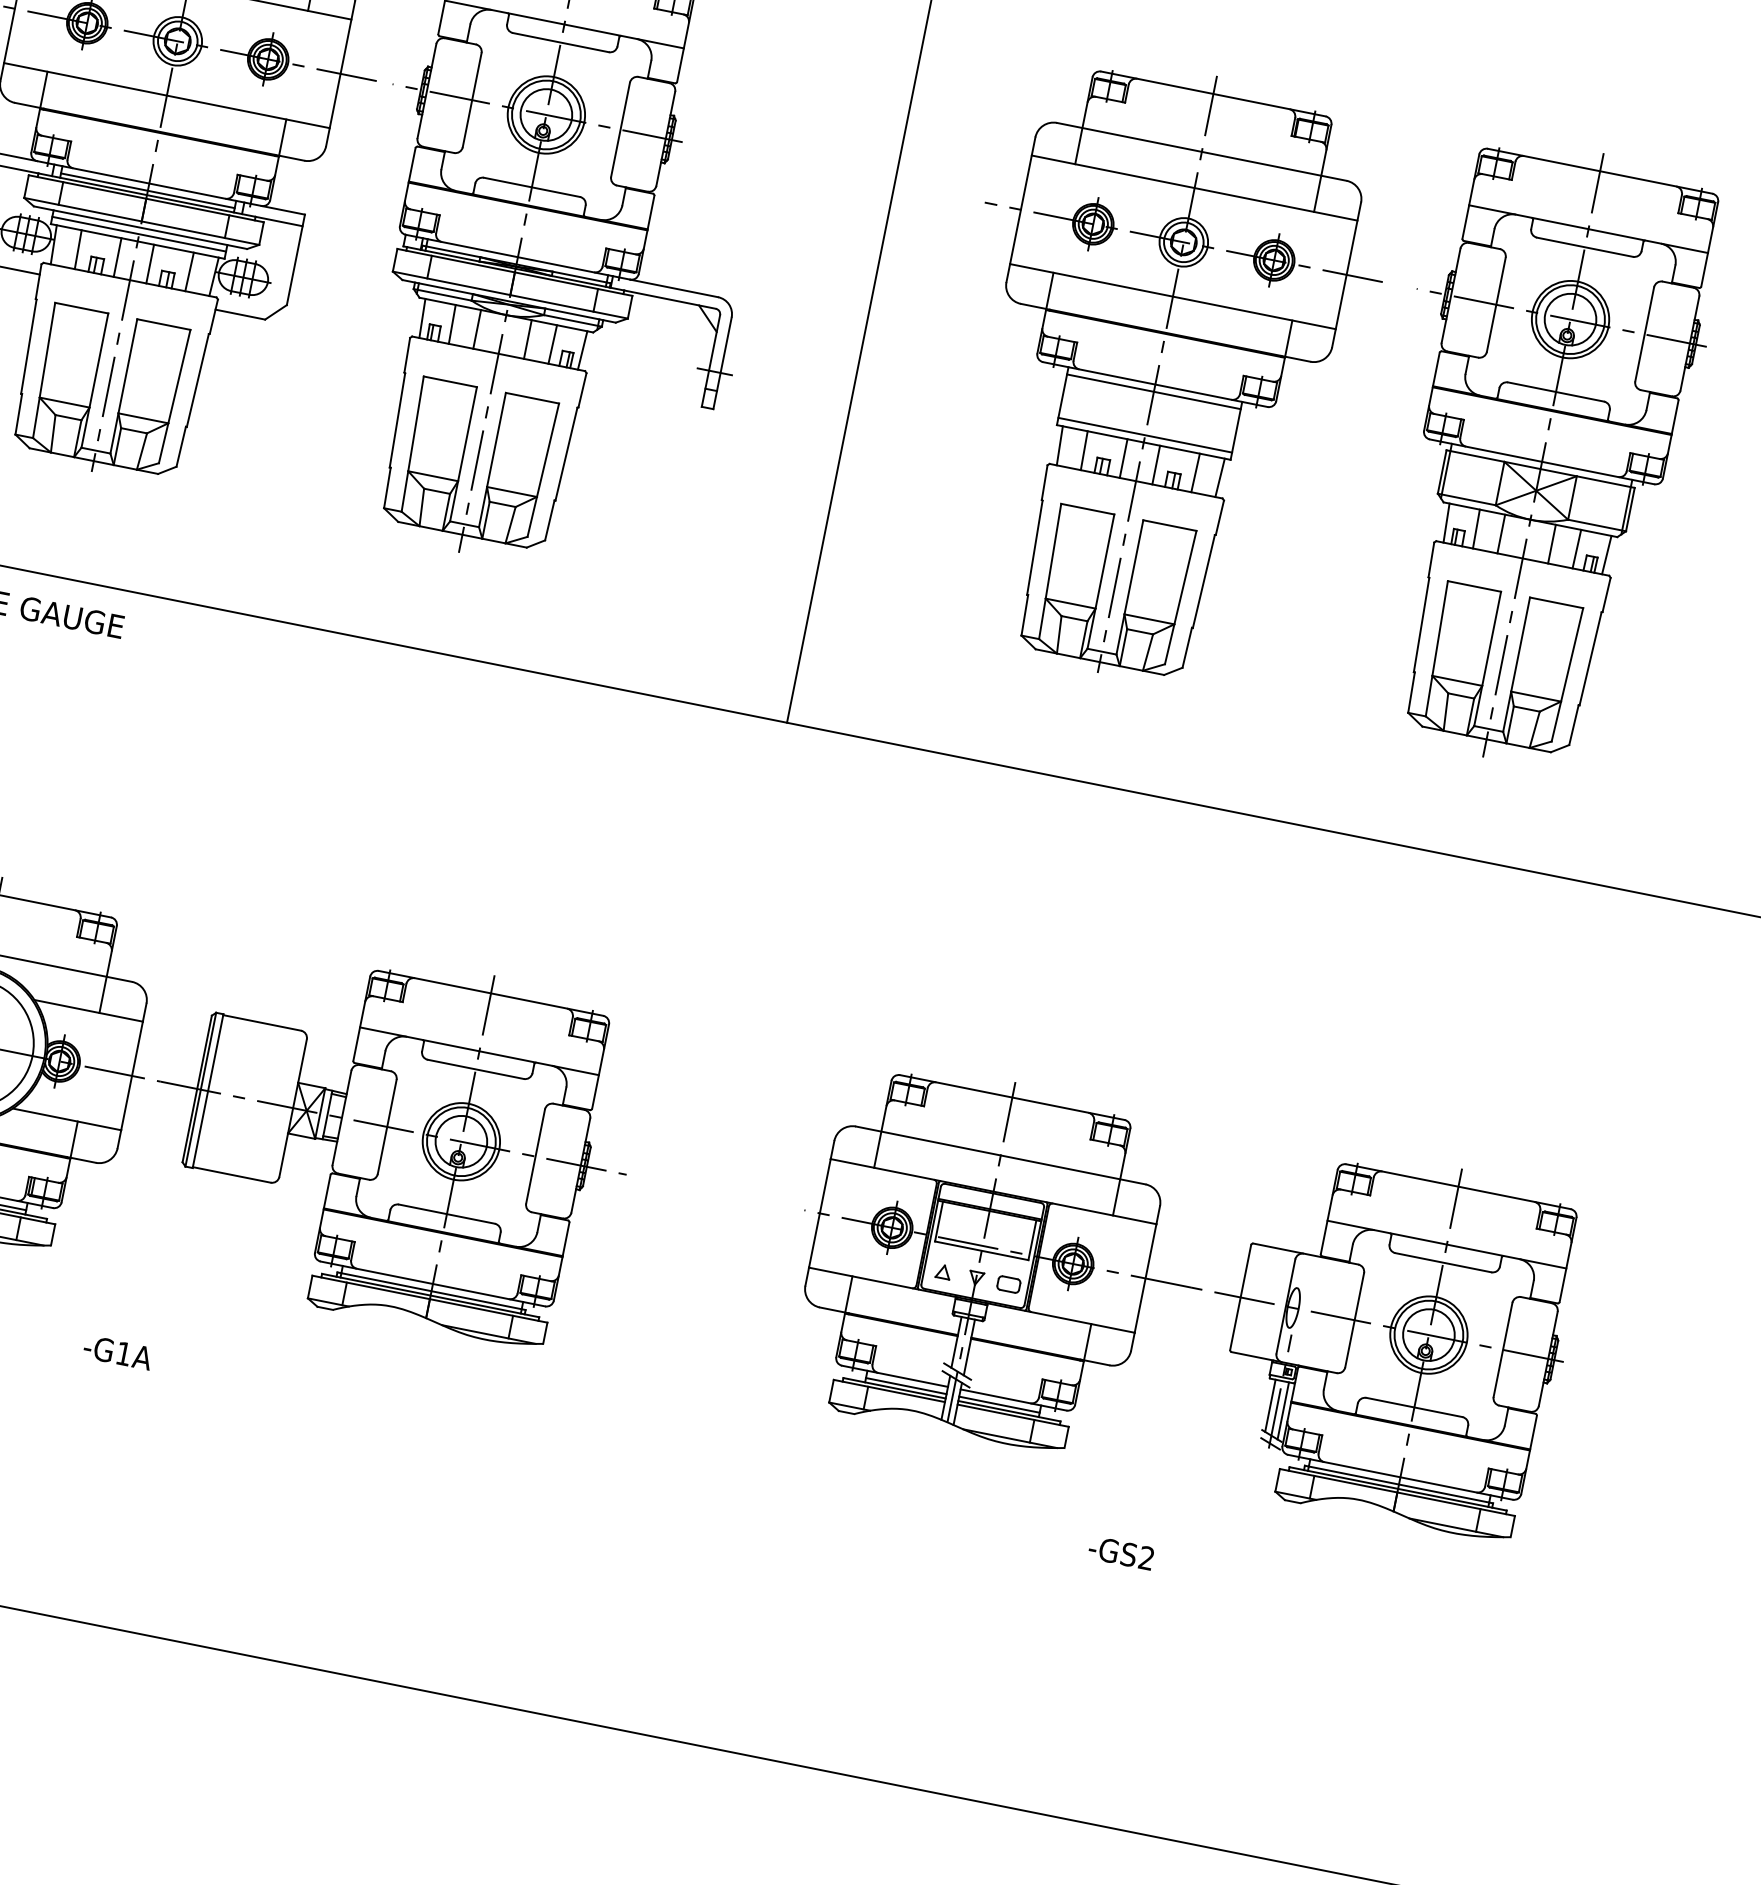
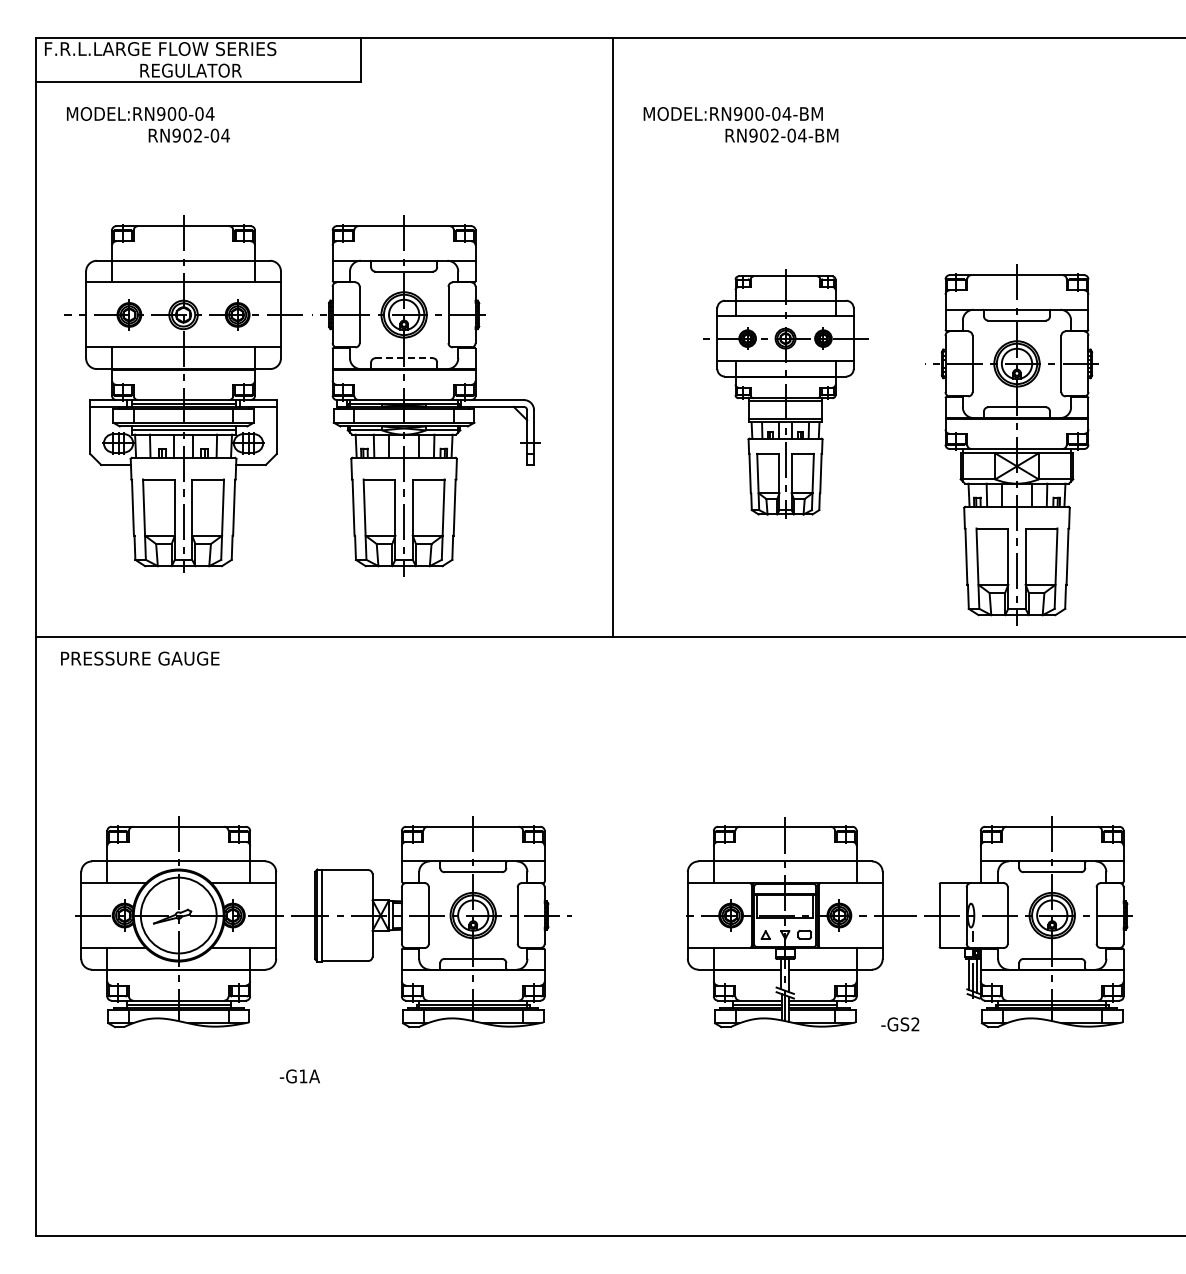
line: (532, 187) -> (404, 358), solid -> dashed
part: (1157, 373) -> (785, 393), size x0.7
part: (1534, 452) -> (1011, 444), moved
text: (1121, 1553) -> (900, 1024), moved

